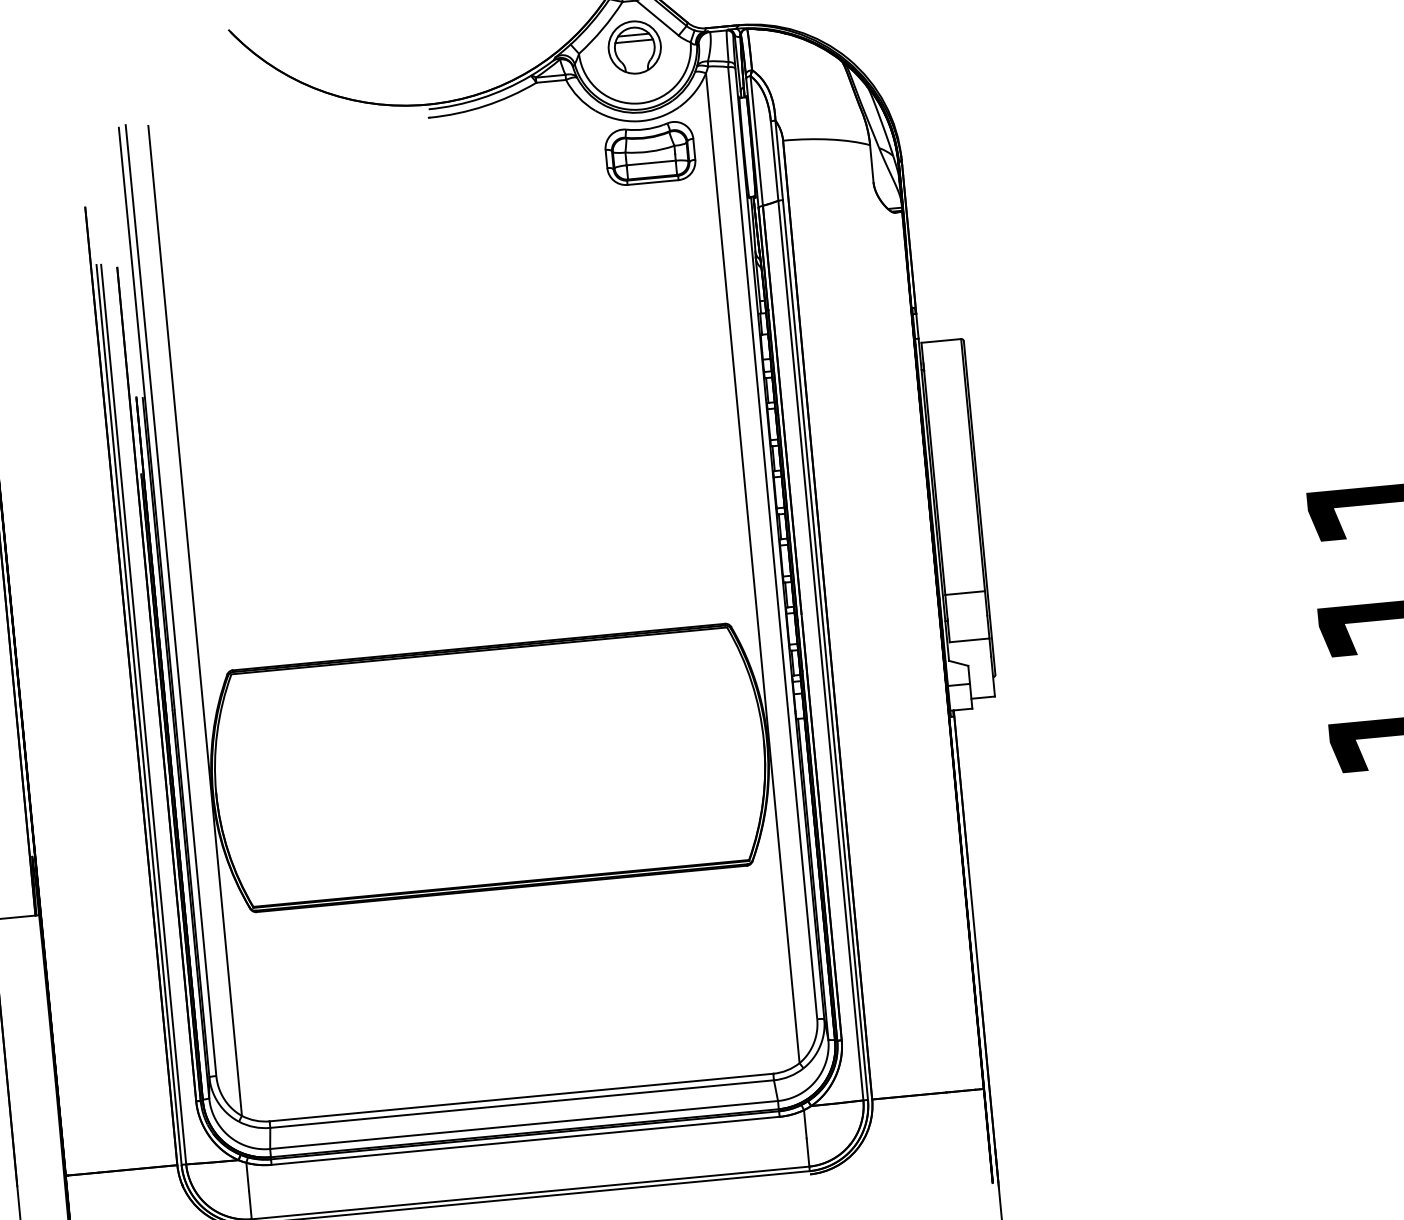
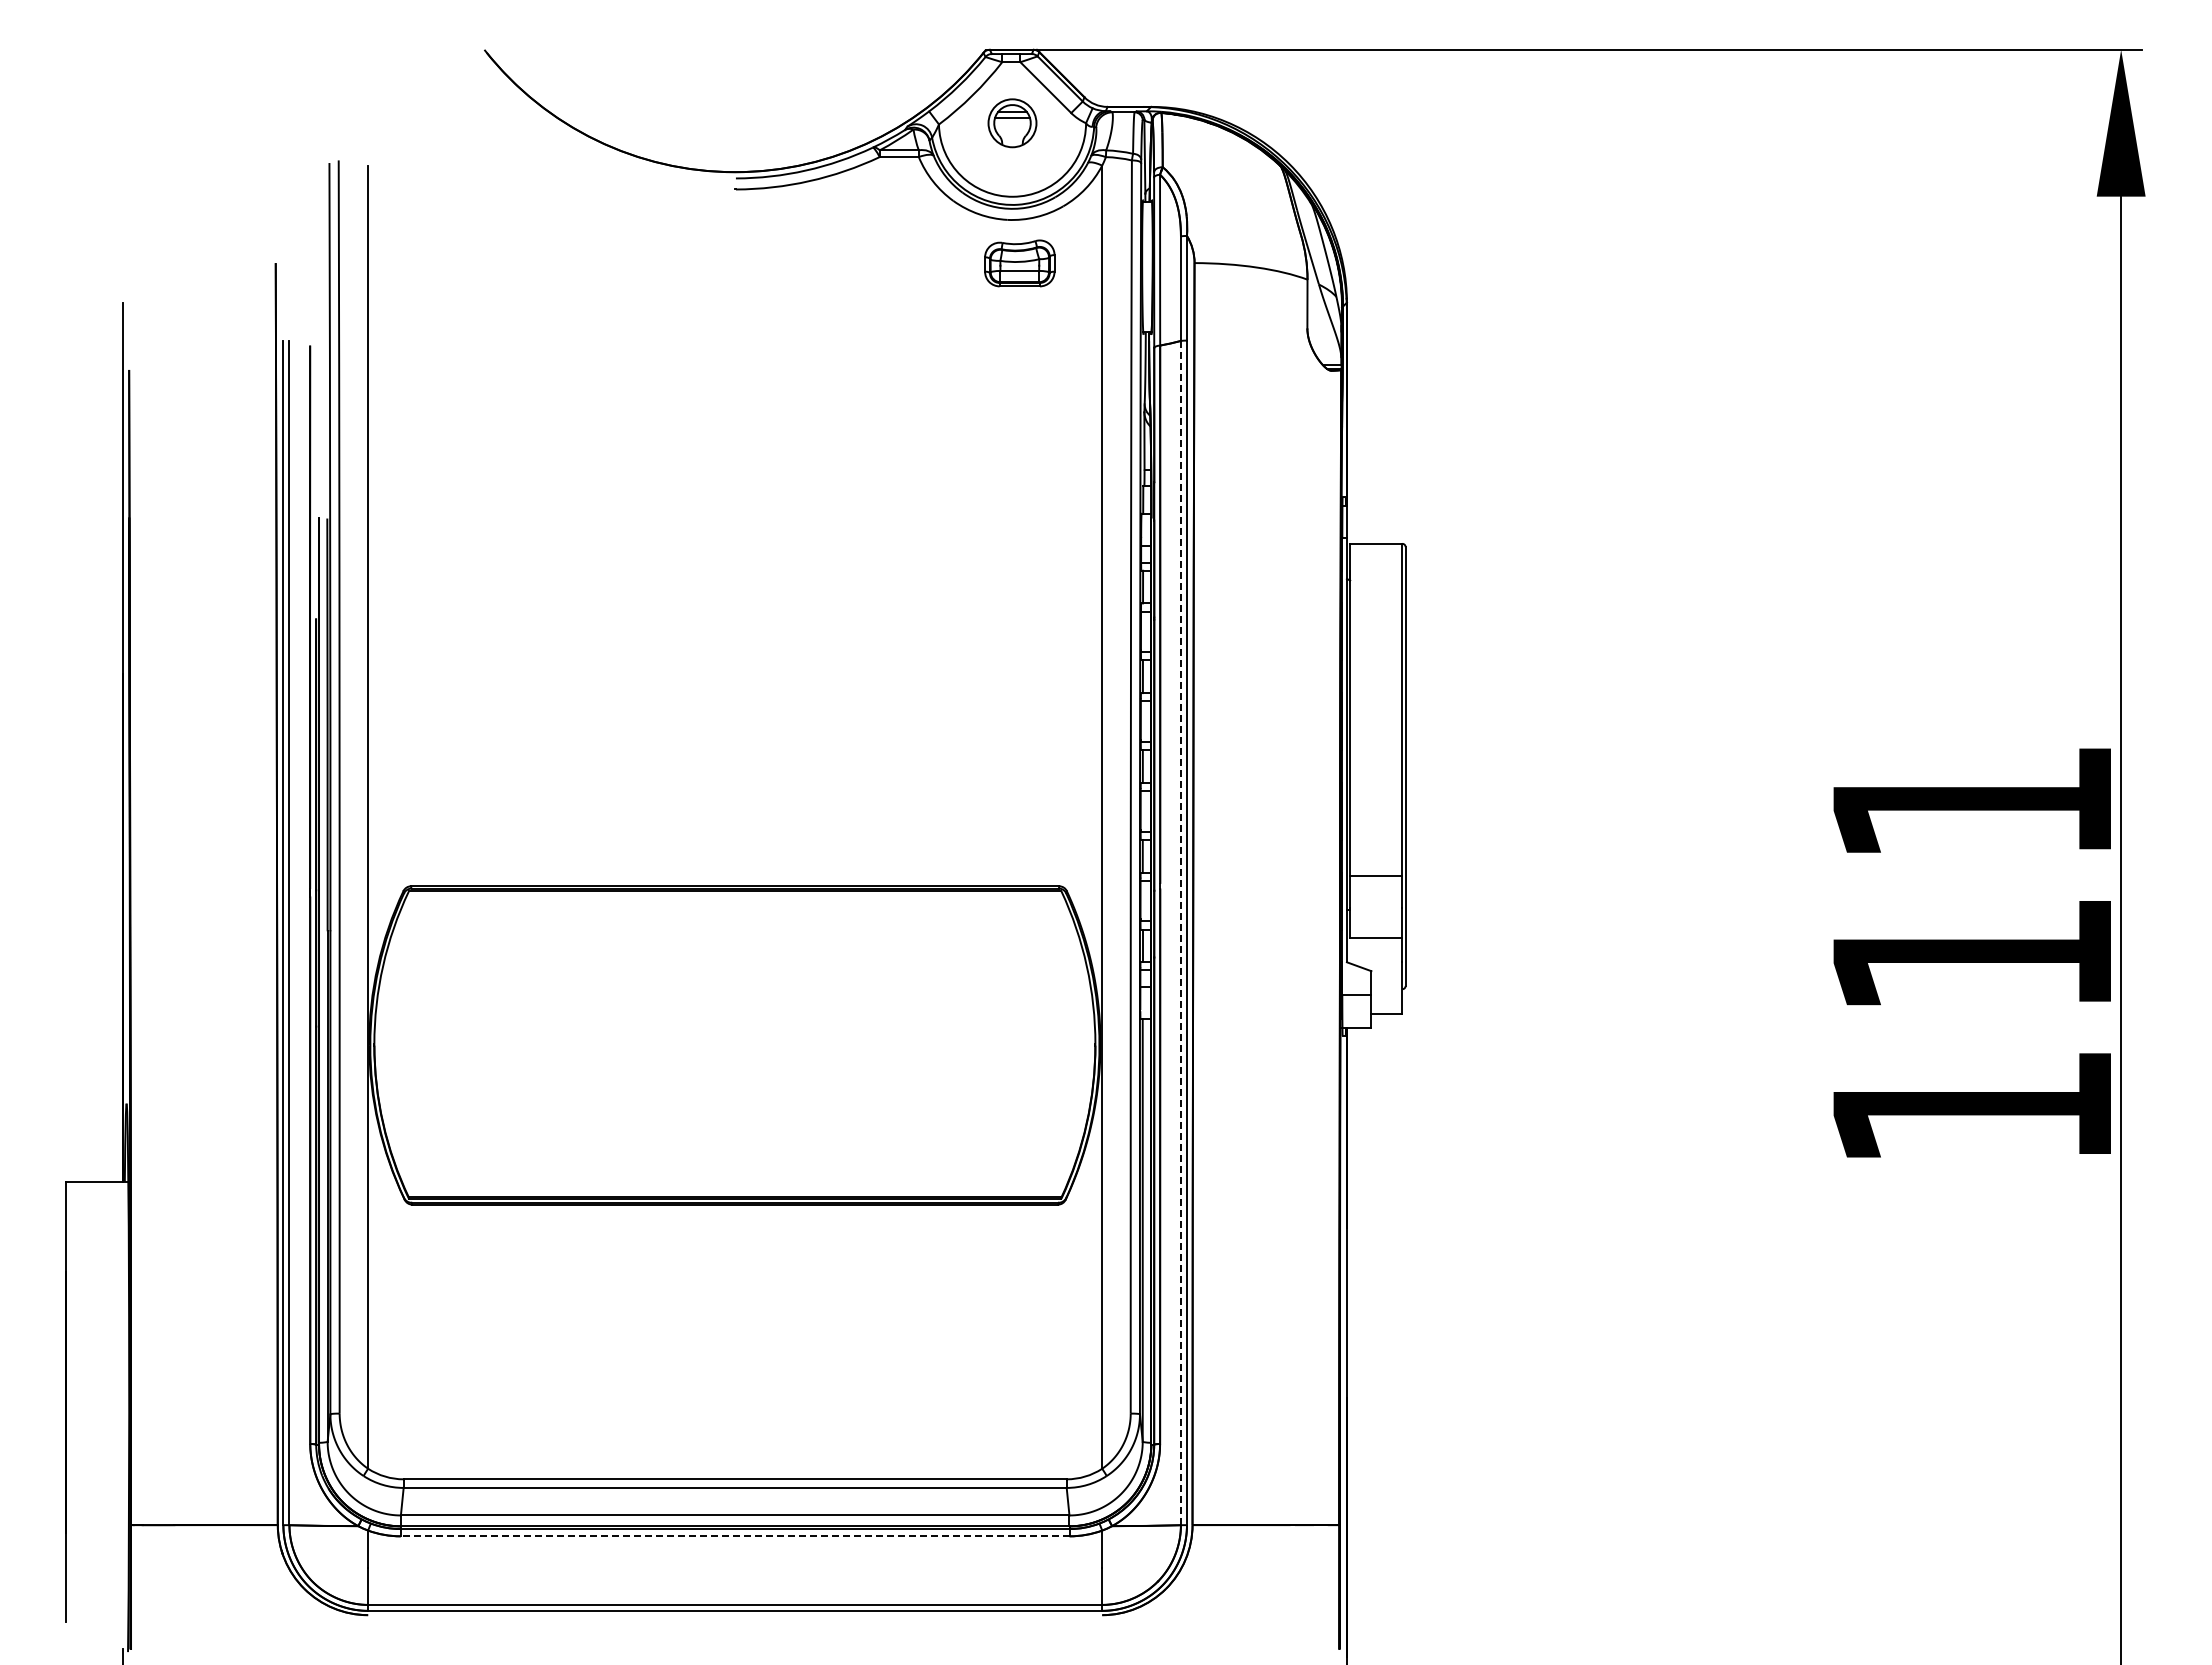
part: (634, 47) -> (1012, 123), size x0.7
part: (650, 153) -> (1019, 263), size x0.6
line: (820, 650) -> (1180, 932), solid -> dashed
line: (525, 1141) -> (734, 1536), solid -> dashed

